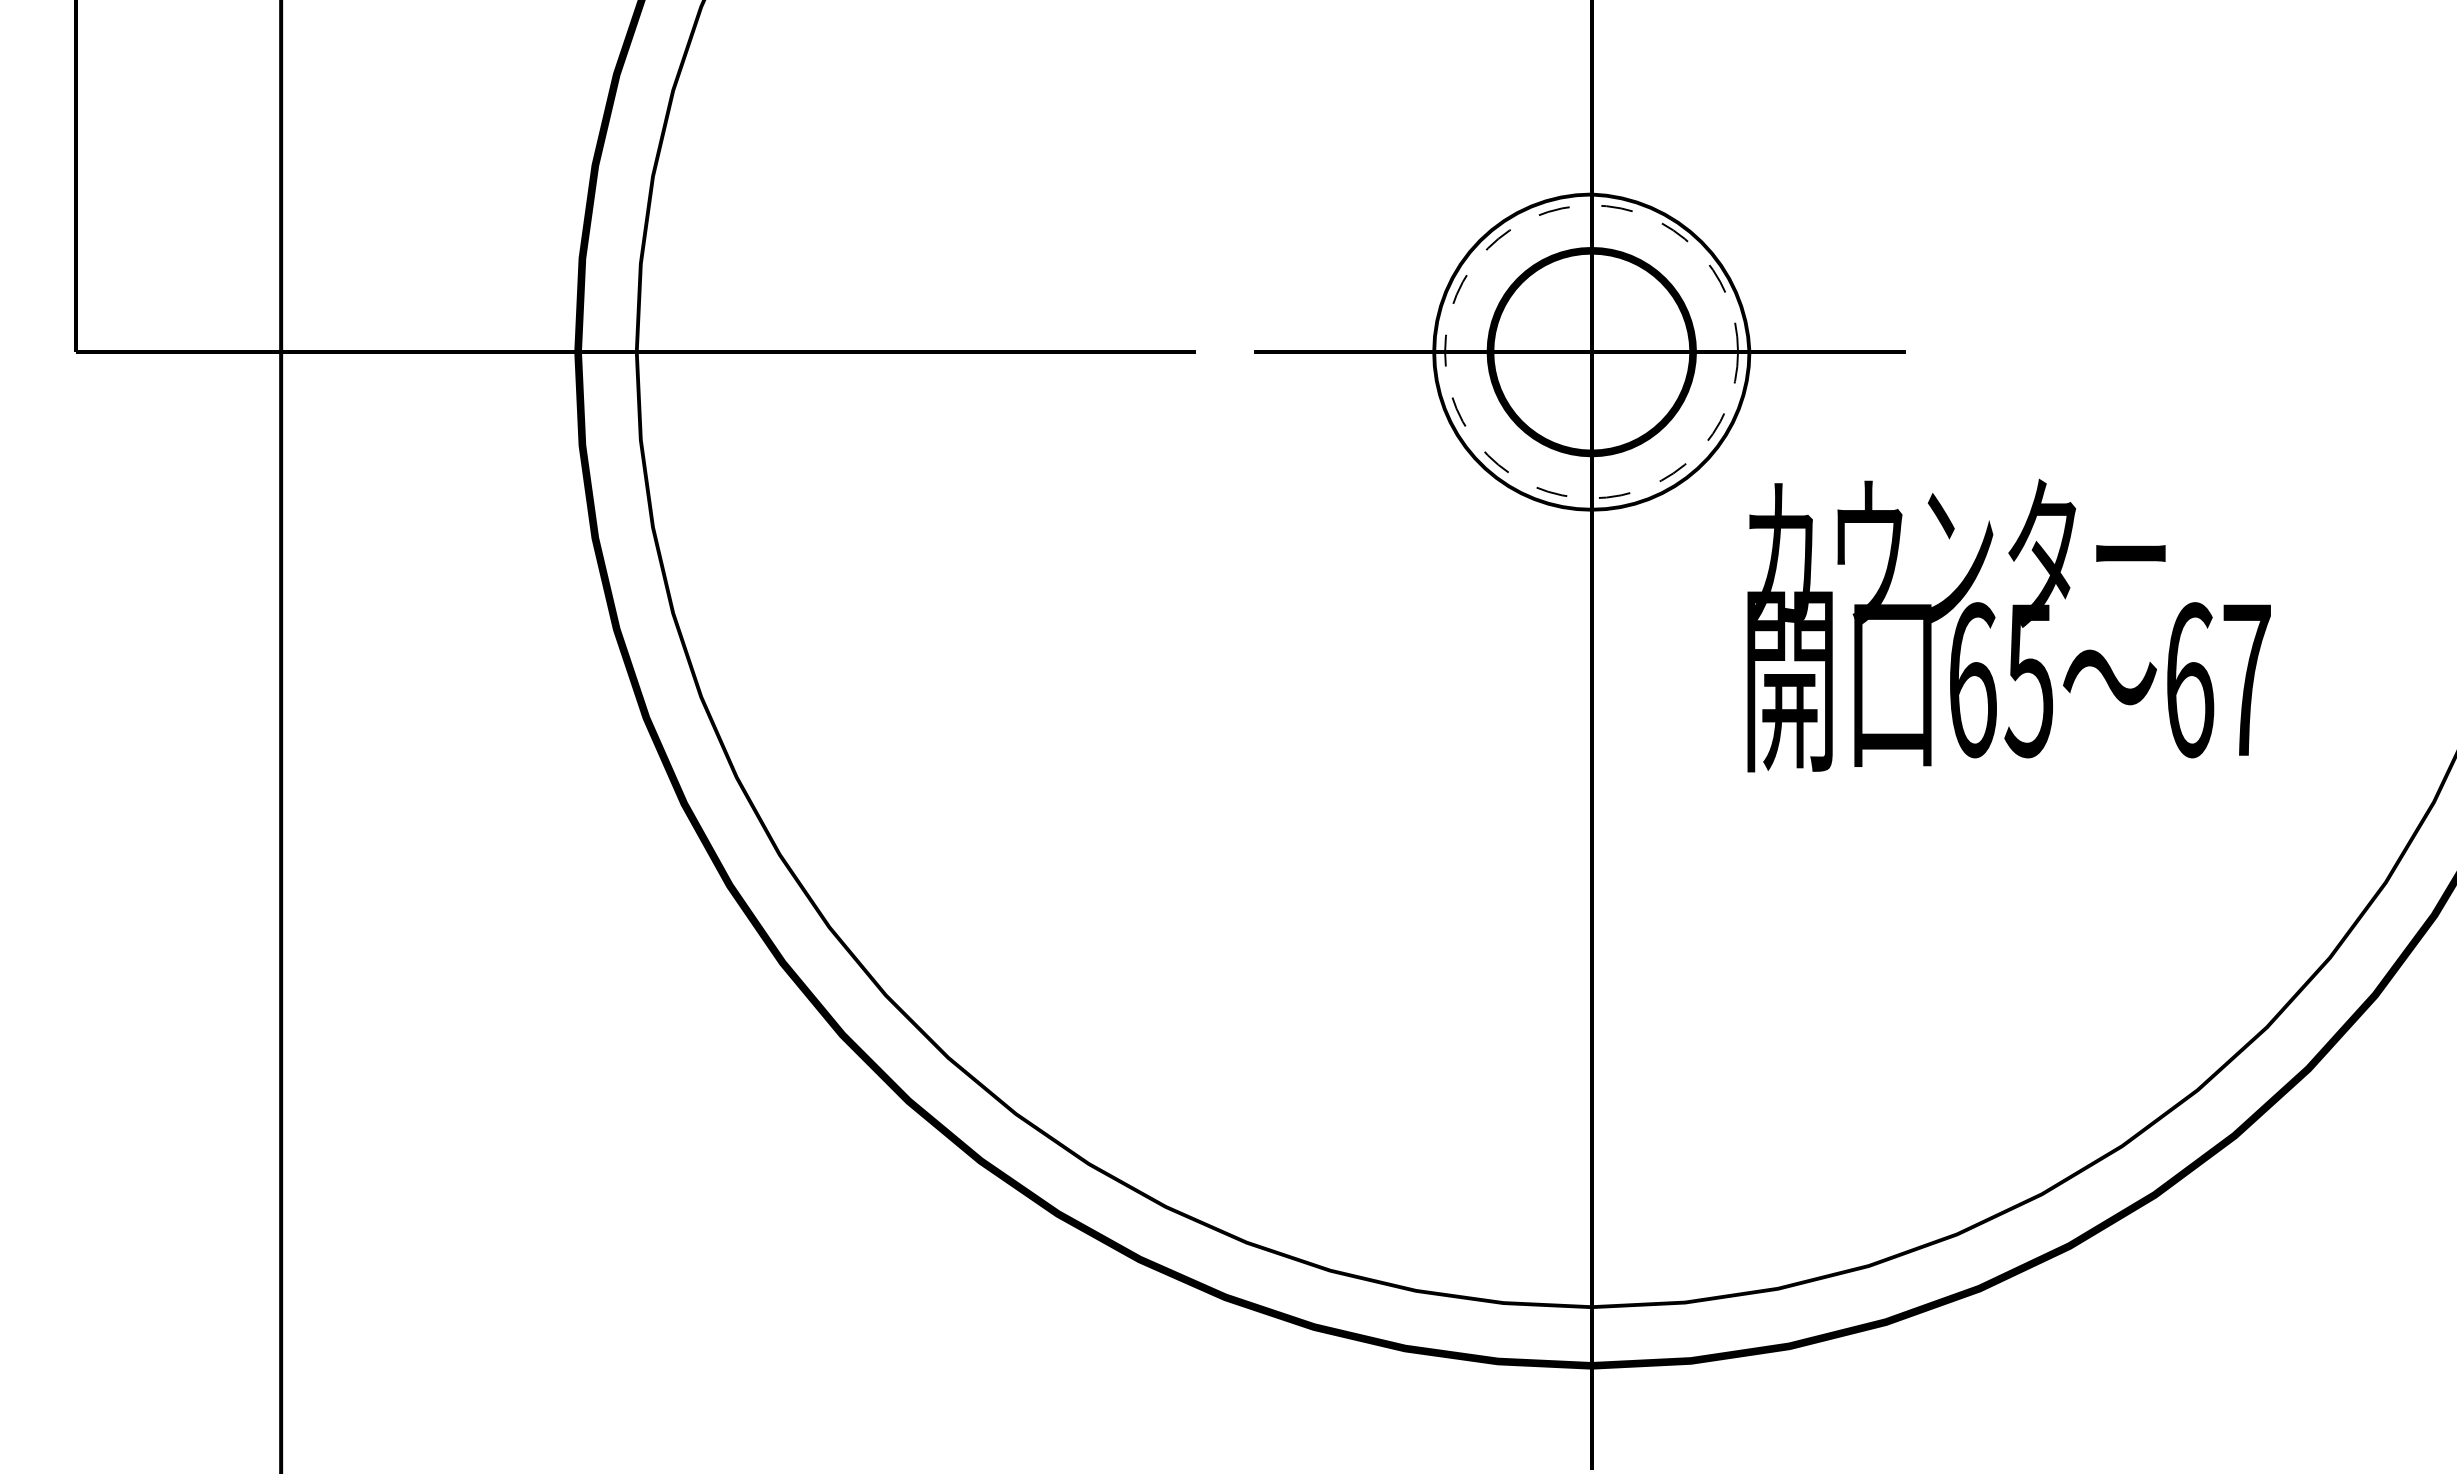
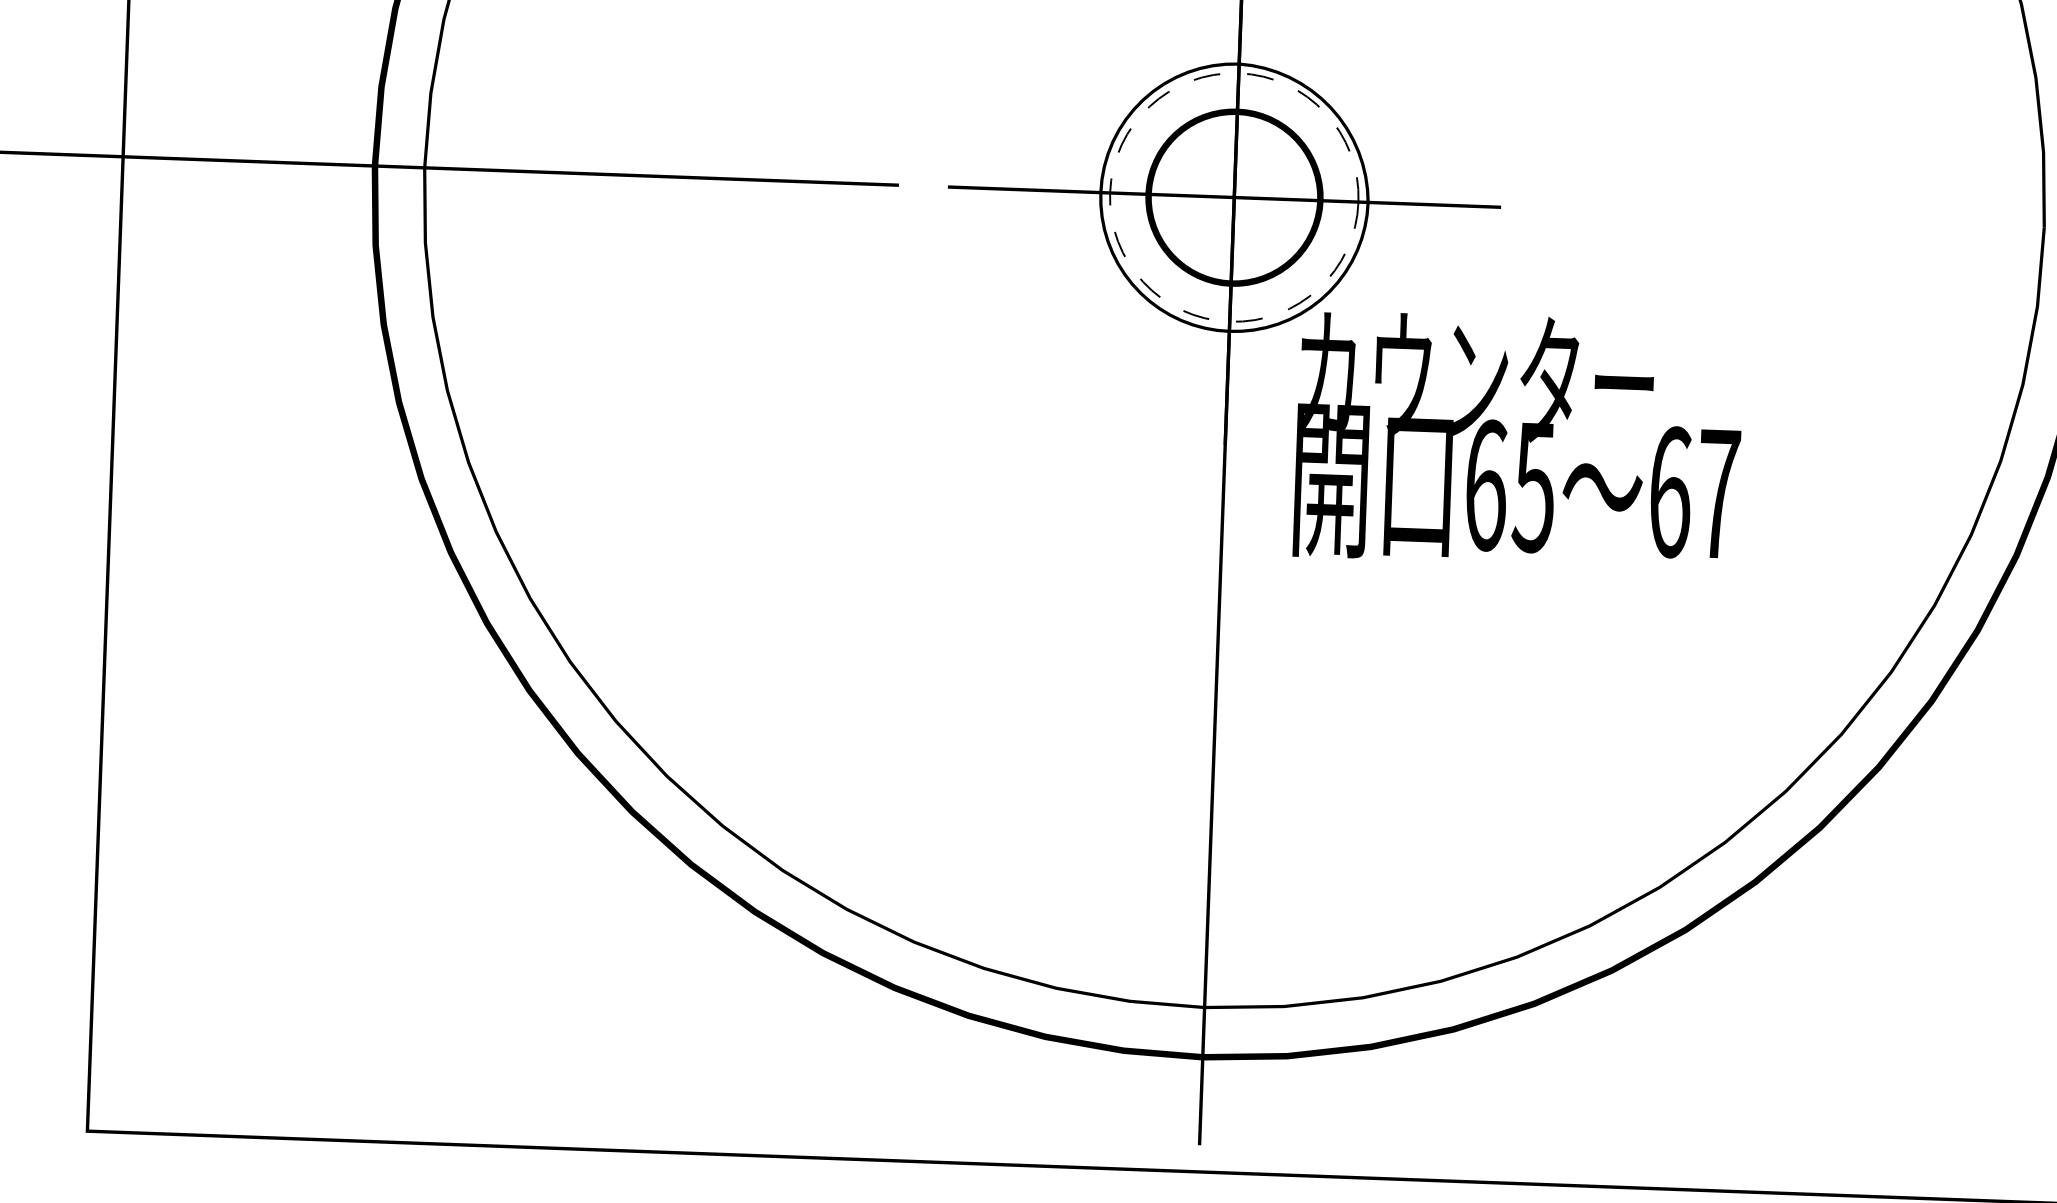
text: (2008, 625) -> (1518, 440), moved

